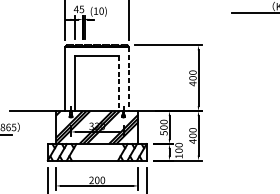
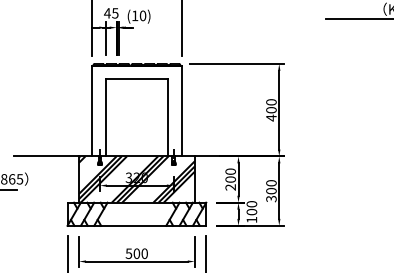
line: (128, 79) -> (181, 111), dashed -> solid
line: (119, 83) -> (167, 117), dashed -> solid
text: (163, 133) -> (230, 187), 500 -> 200
text: (192, 141) -> (271, 198), 400 -> 300
text: (91, 180) -> (128, 253), 200 -> 500

